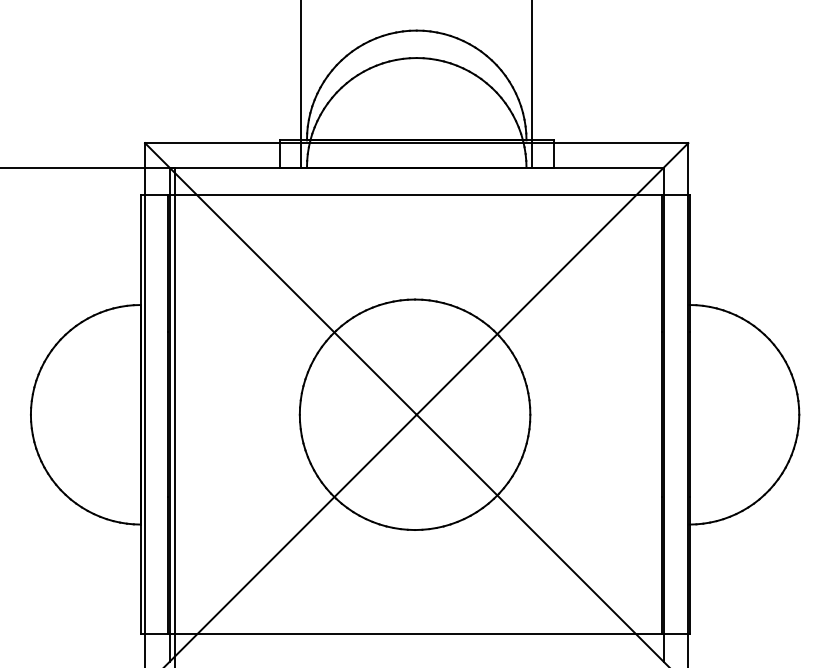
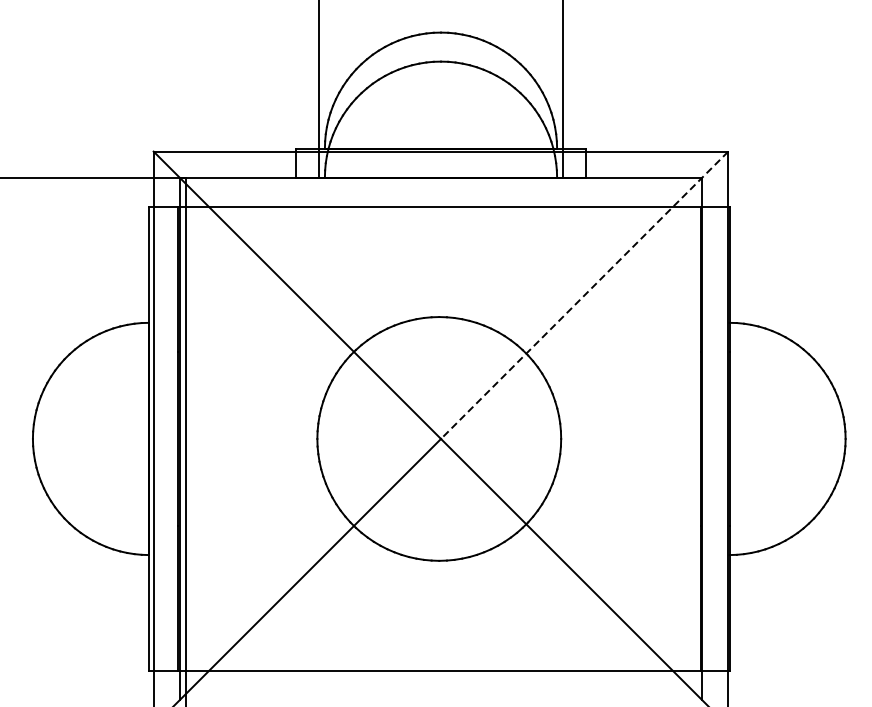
line: (552, 279) -> (584, 295), solid -> dashed

